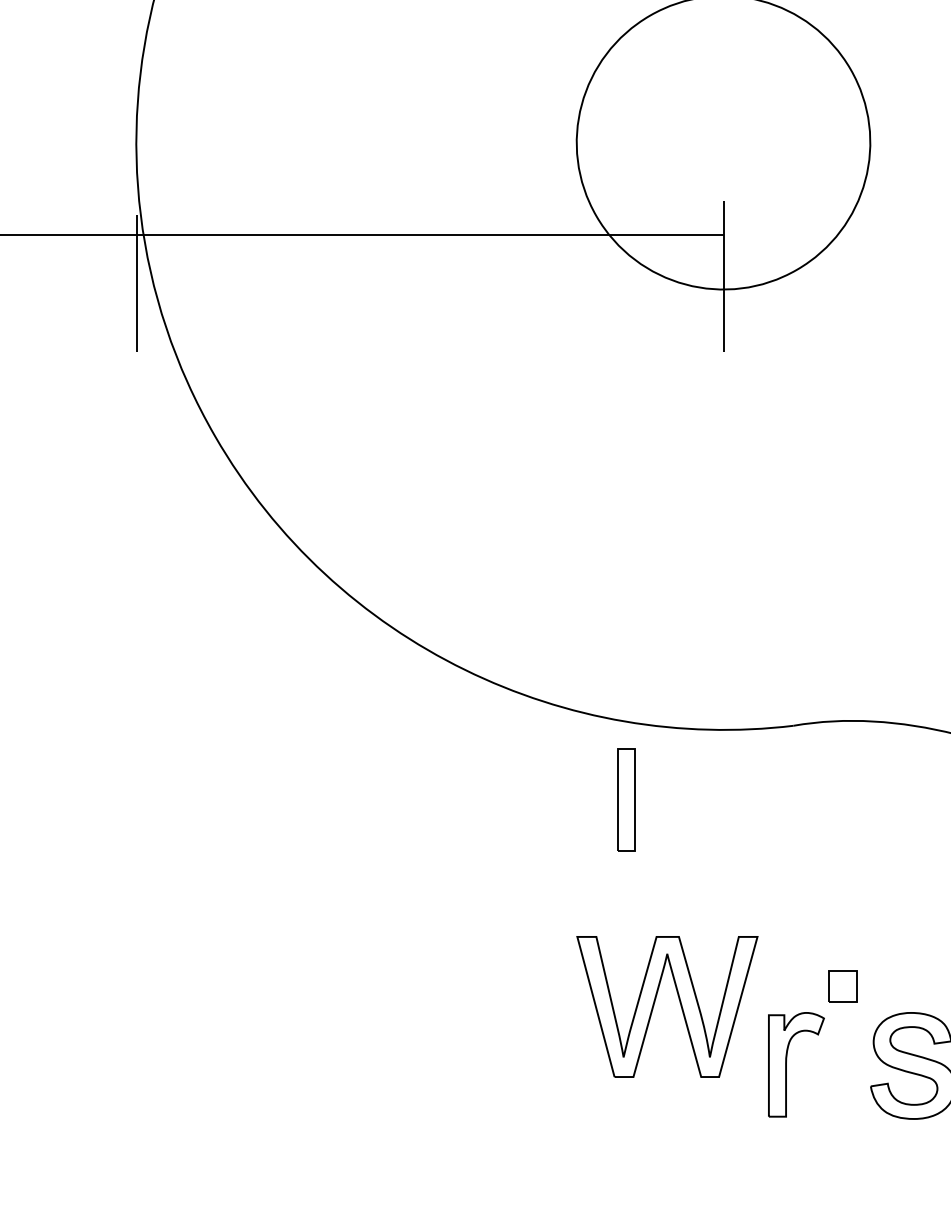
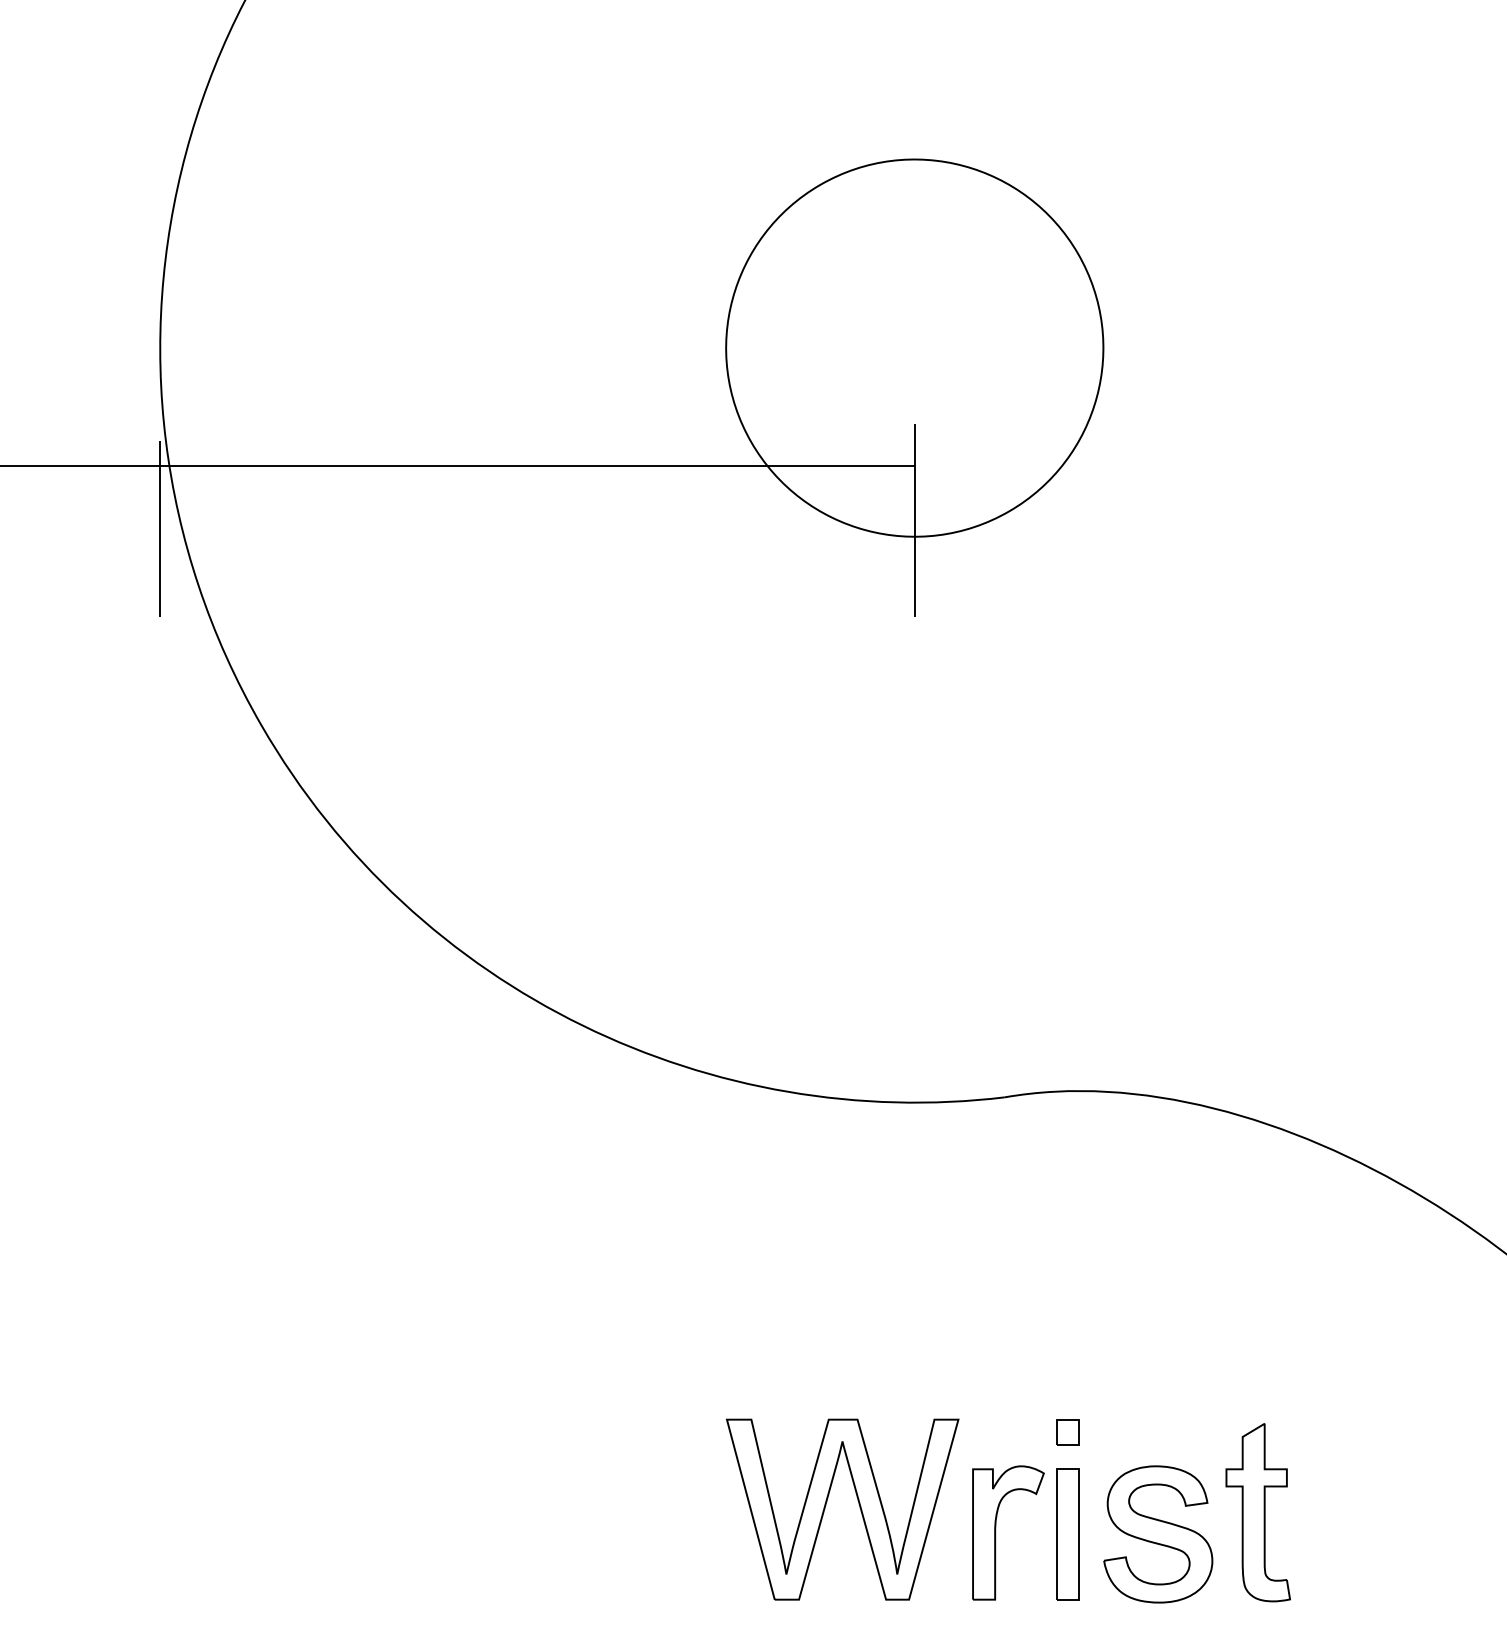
part: (626, 799) -> (1067, 1534), moved
part: (842, 986) -> (1067, 1432), size x0.62
part: (654, 1003) -> (826, 1505), moved

